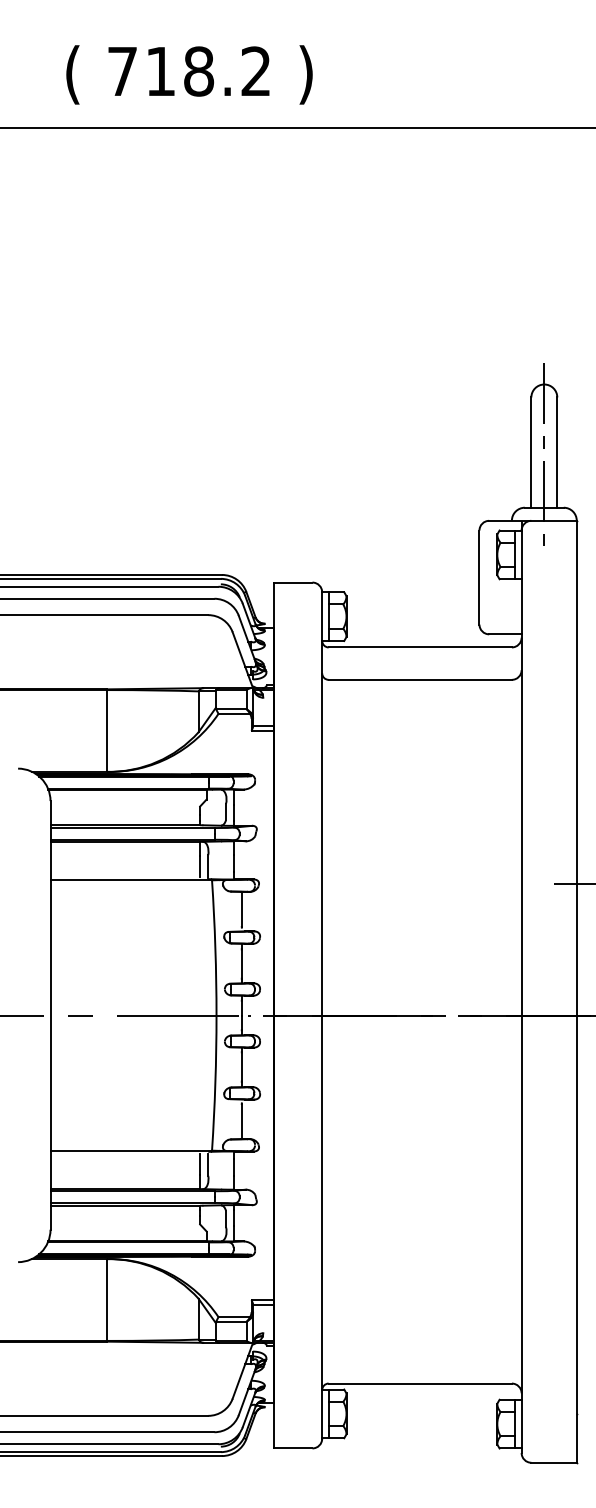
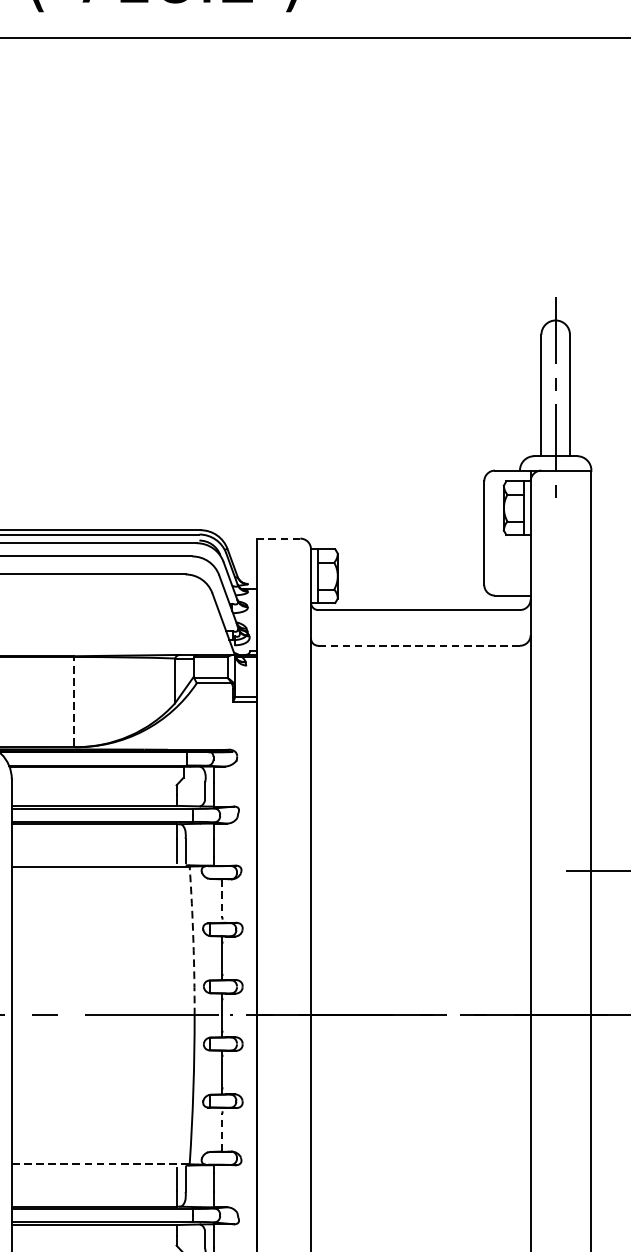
line: (292, 582) -> (278, 538), solid -> dashed
line: (420, 679) -> (419, 645), solid -> dashed
line: (106, 730) -> (73, 701), solid -> dashed
line: (241, 909) -> (222, 898), solid -> dashed
arc: (215, 947) -> (193, 940), solid -> dashed
line: (241, 1121) -> (222, 1132), solid -> dashed
line: (131, 1150) -> (101, 1164), solid -> dashed

